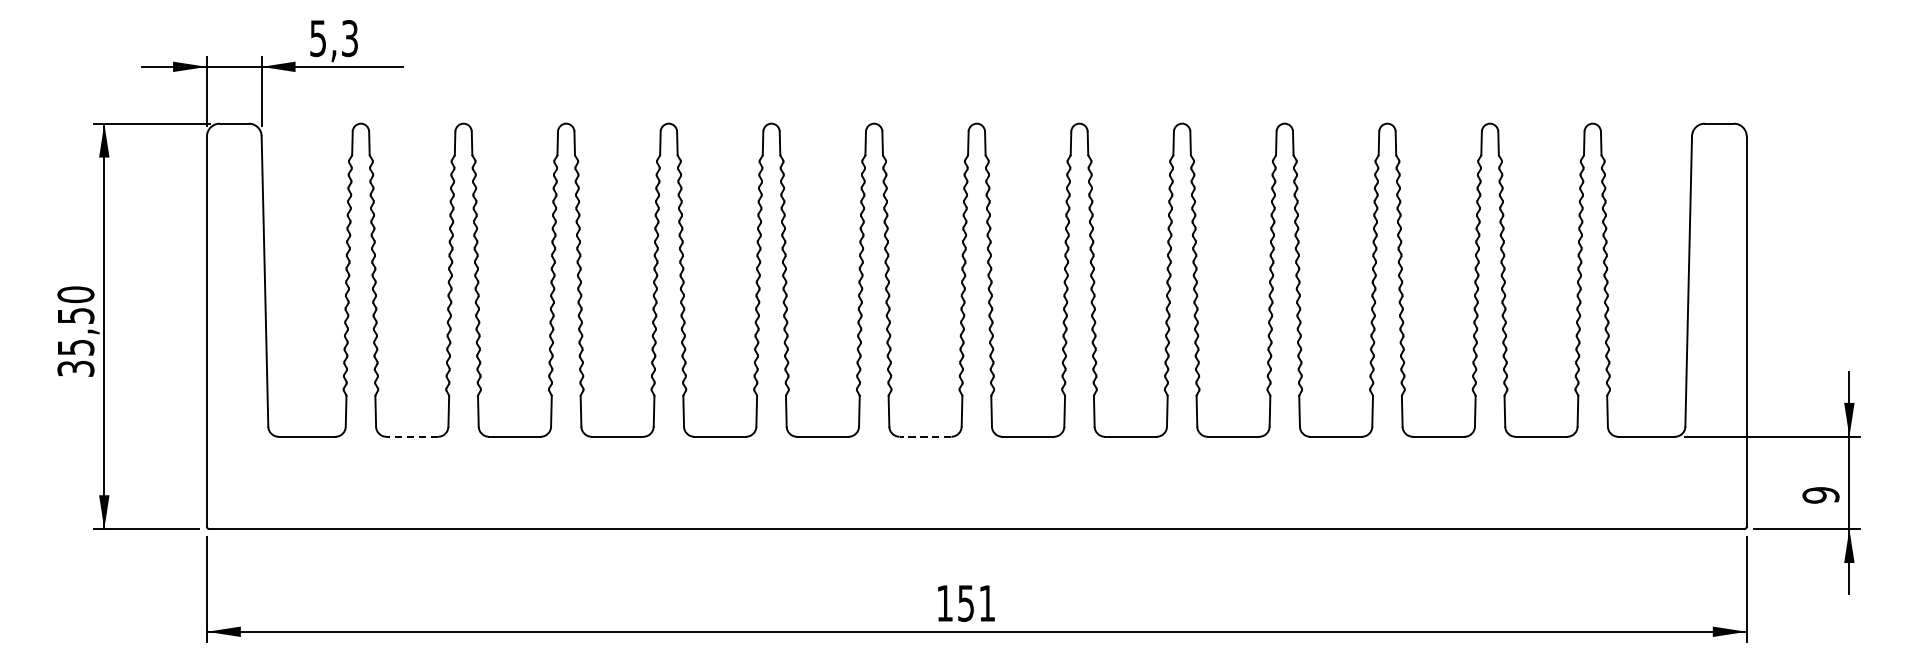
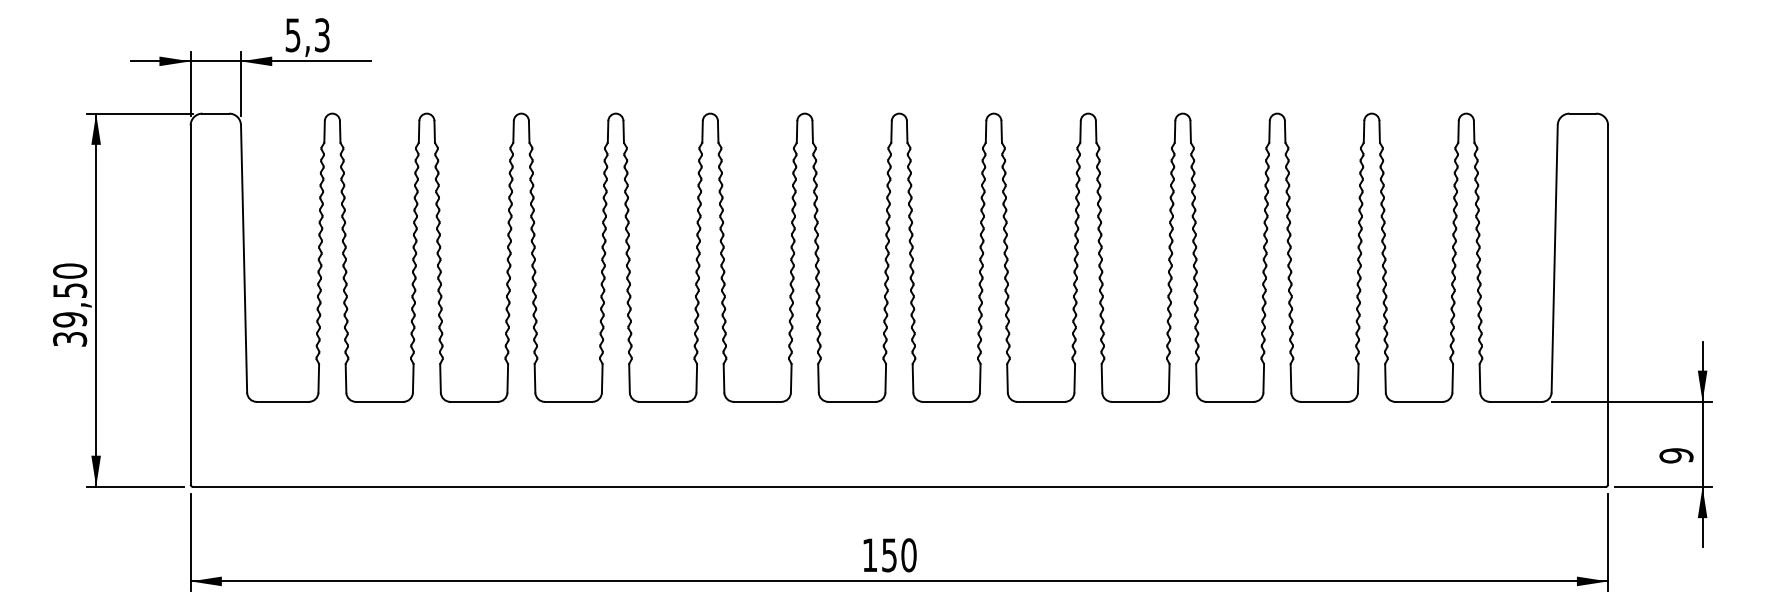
text: (75, 347) -> (69, 319), 35,50 -> 39,50
line: (412, 436) -> (379, 401), dashed -> solid
line: (925, 436) -> (852, 401), dashed -> solid
text: (986, 603) -> (908, 555), 151 -> 150

